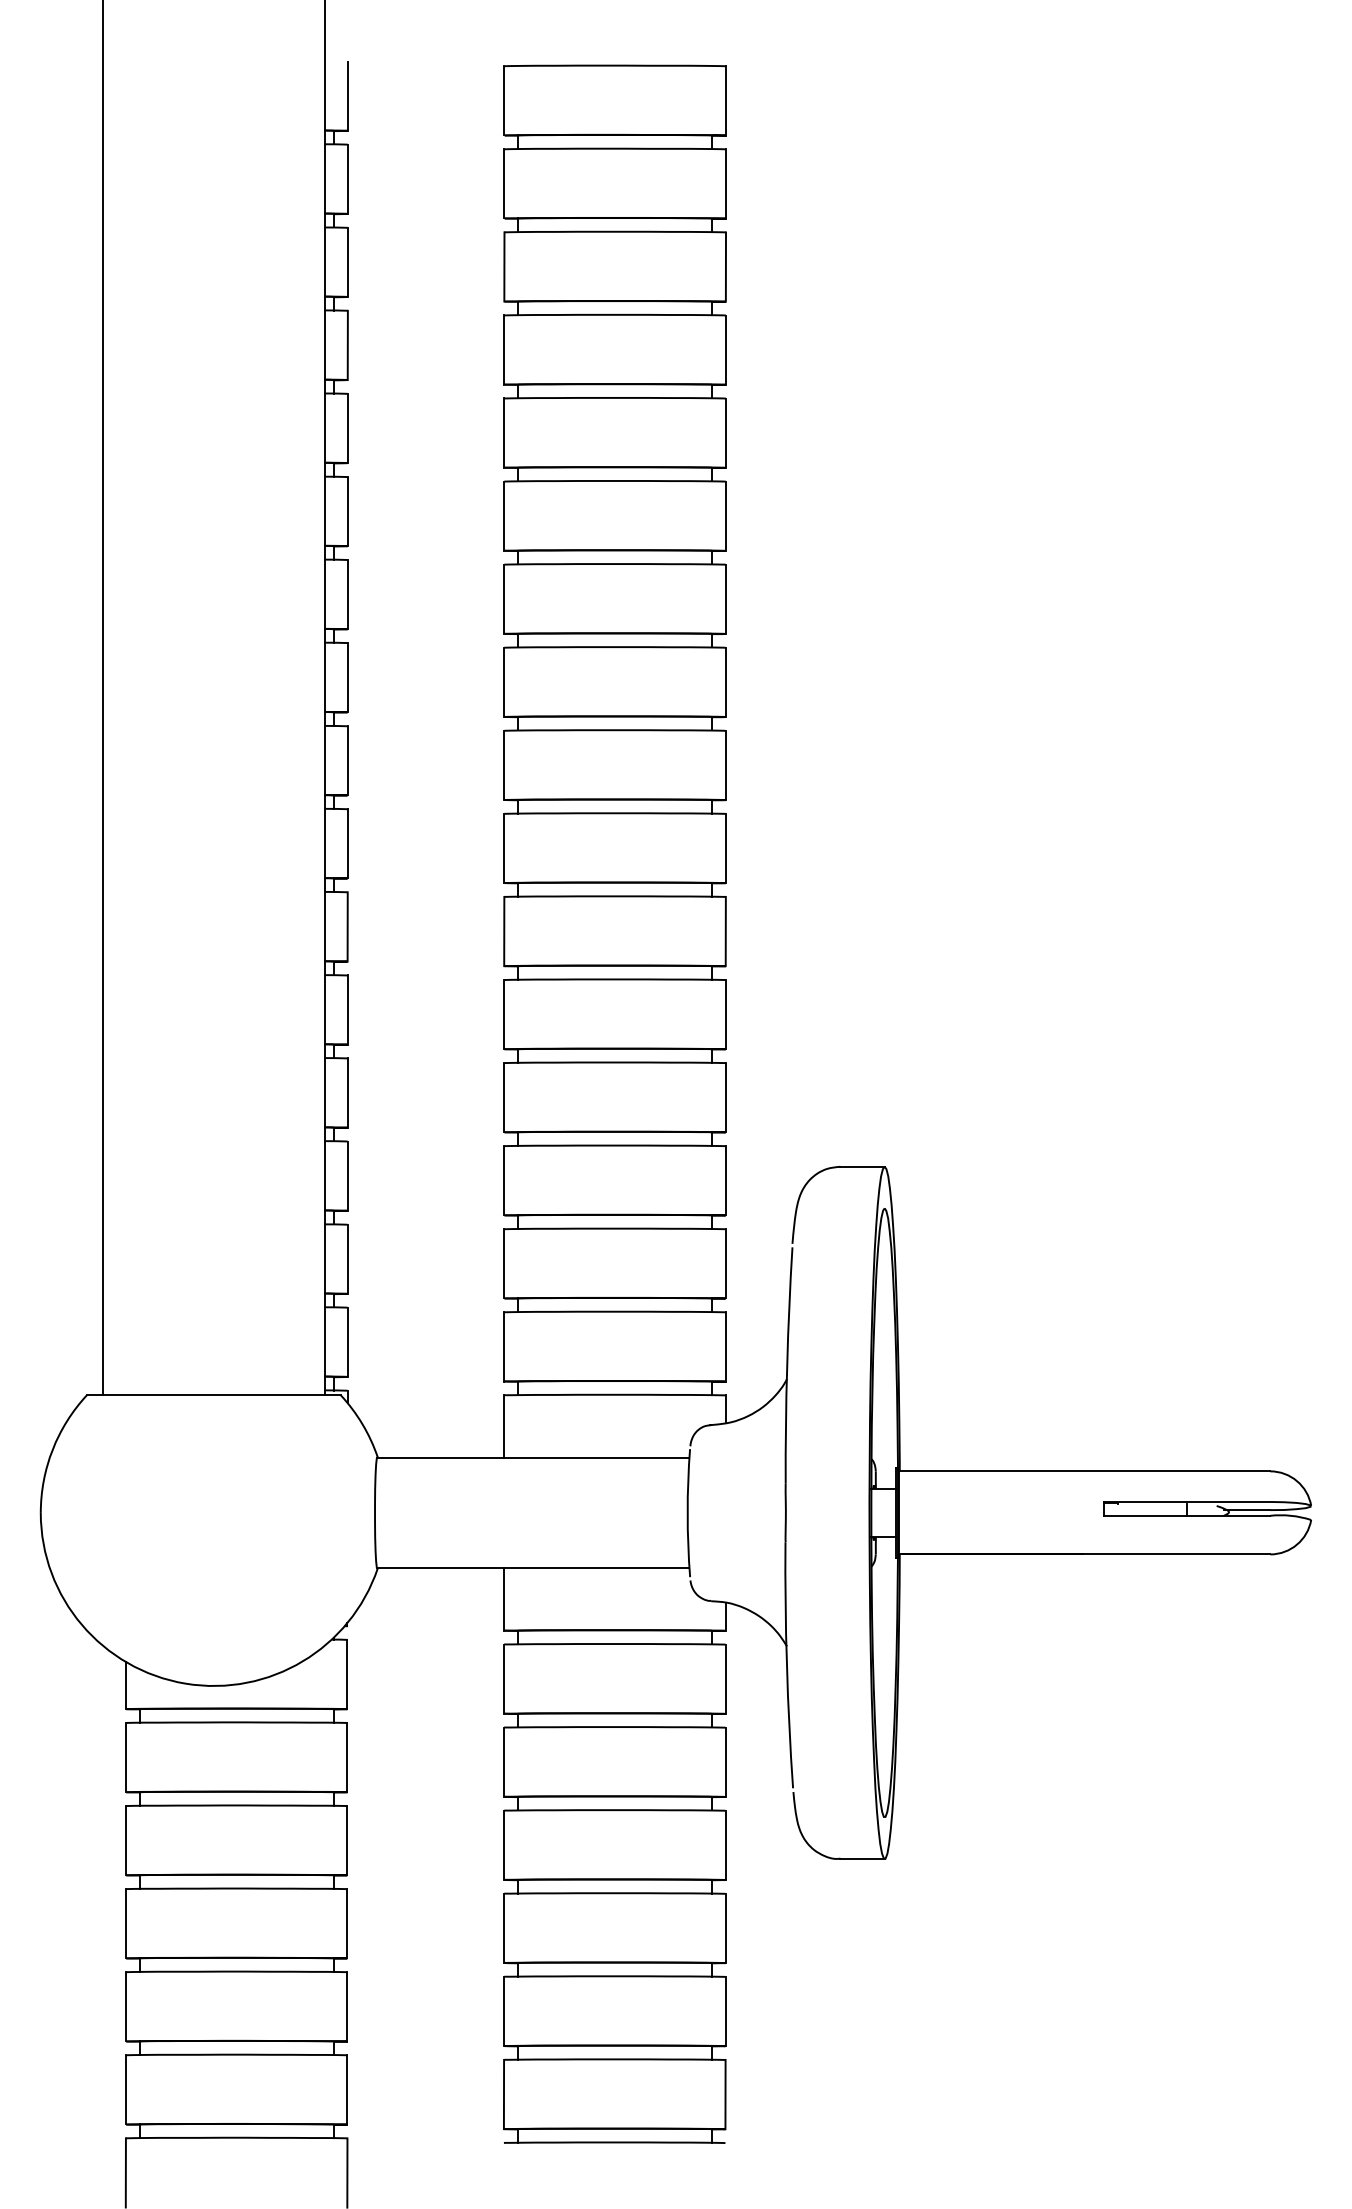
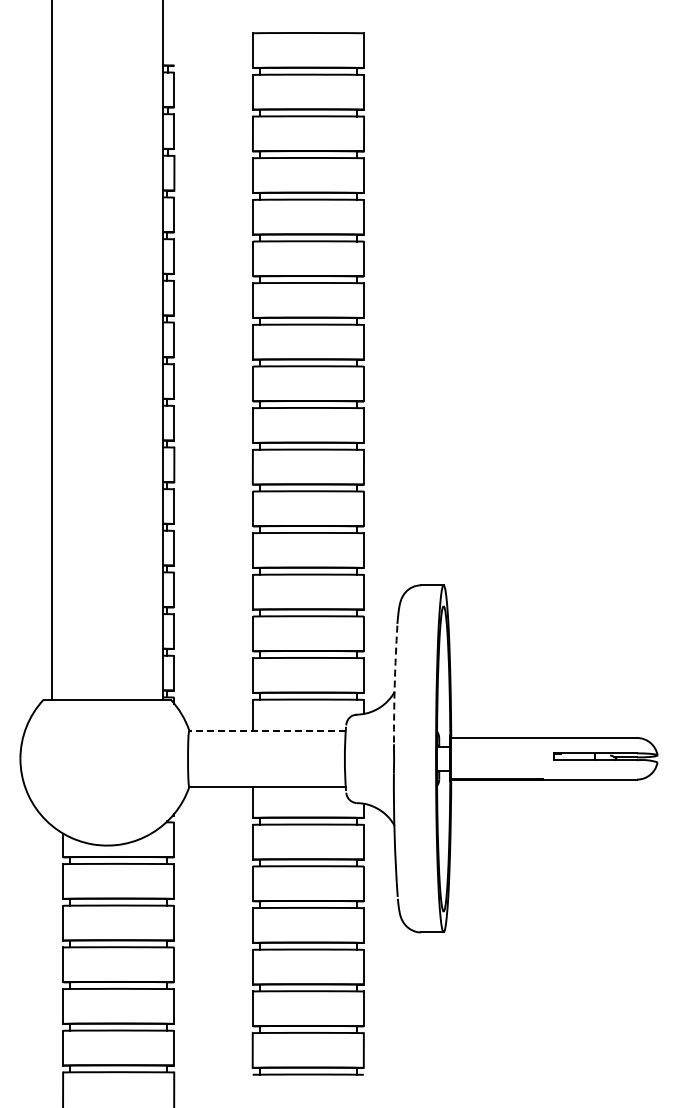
line: (347, 94) -> (174, 47), removed
arc: (786, 1364) -> (394, 684), solid -> dashed
line: (531, 1458) -> (266, 731), solid -> dashed

